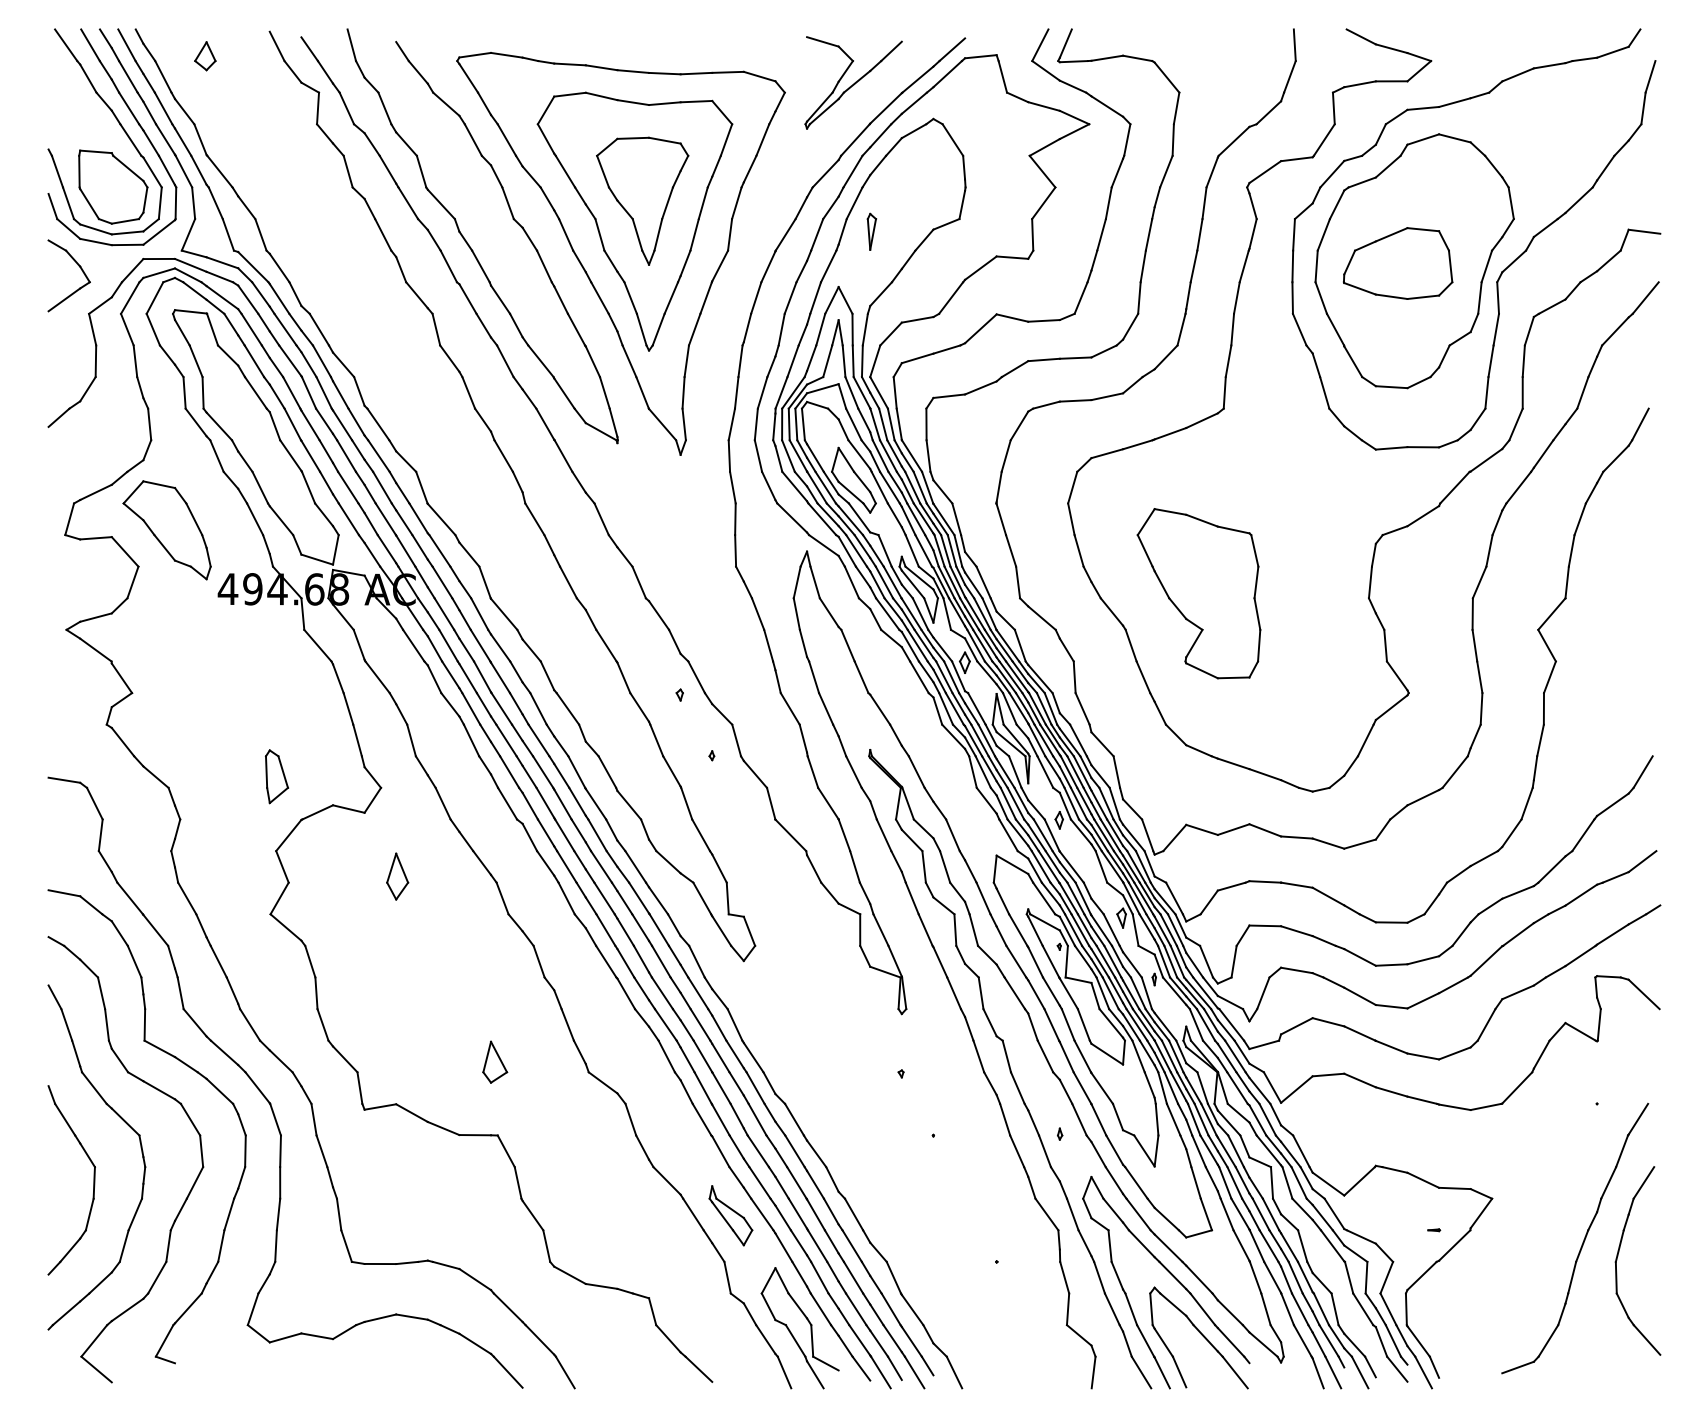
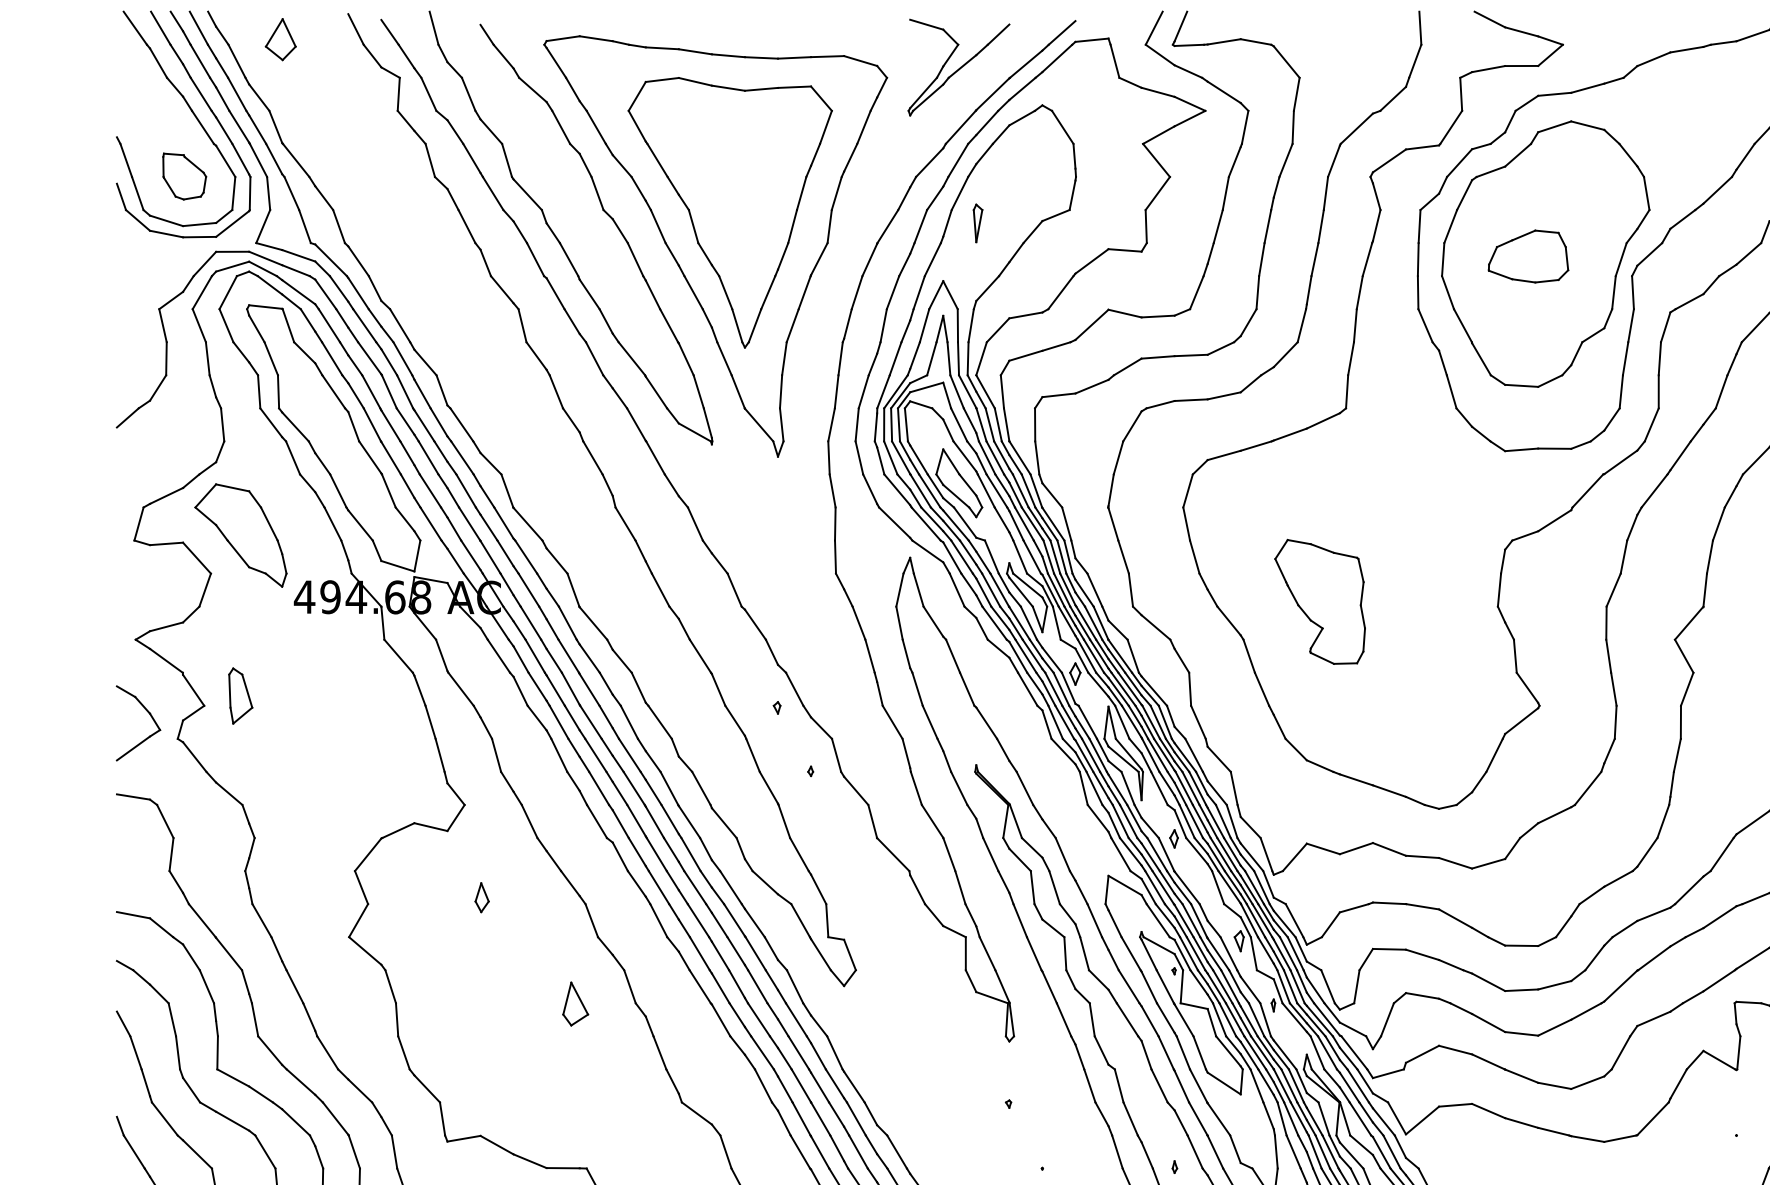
part: (205, 56) -> (281, 40), size x1.4
part: (113, 186) -> (184, 175), size x0.6
part: (642, 200) -> (738, 190), removed
part: (1398, 263) -> (1528, 256), size x0.7
part: (80, 269) -> (150, 716), moved
part: (1198, 593) -> (1319, 601), size x0.7
part: (276, 776) -> (240, 695), moved
part: (397, 876) -> (481, 897), size x0.6
part: (495, 1061) -> (575, 1003), moved

